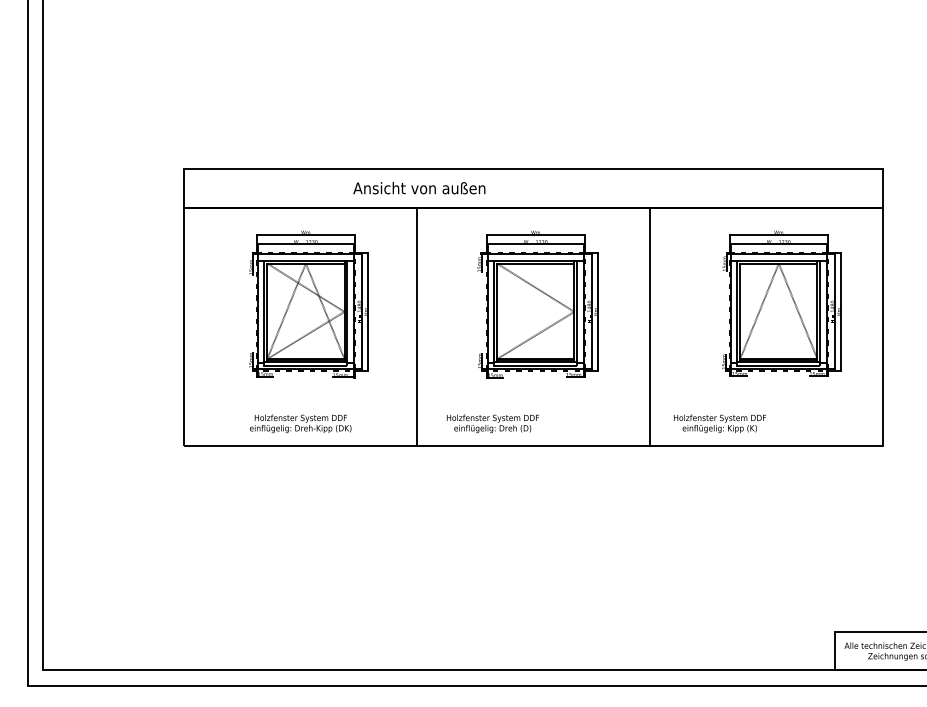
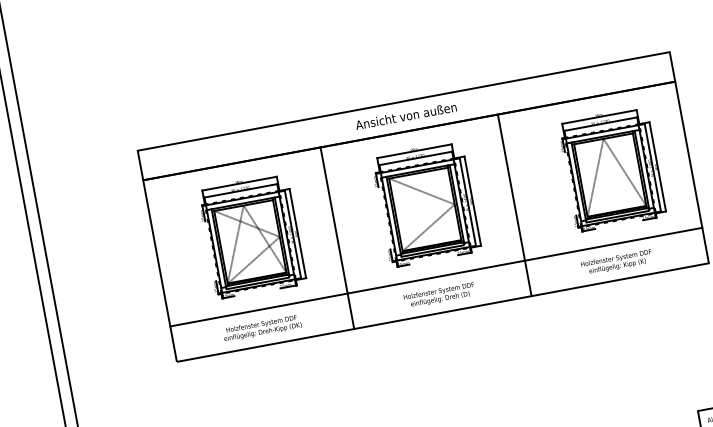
text: (419, 188) -> (406, 116), moved
line: (533, 399) -> (436, 276), added
text: (492, 423) -> (439, 295), moved
text: (719, 423) -> (616, 262), moved

